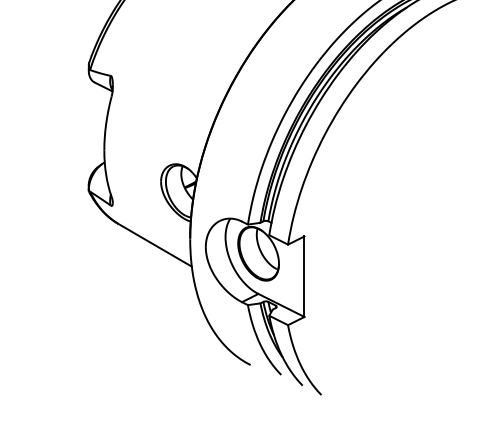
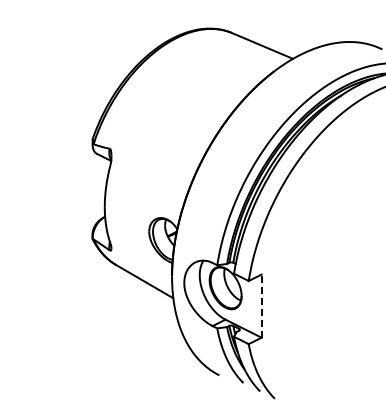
line: (304, 277) -> (261, 306), solid -> dashed

